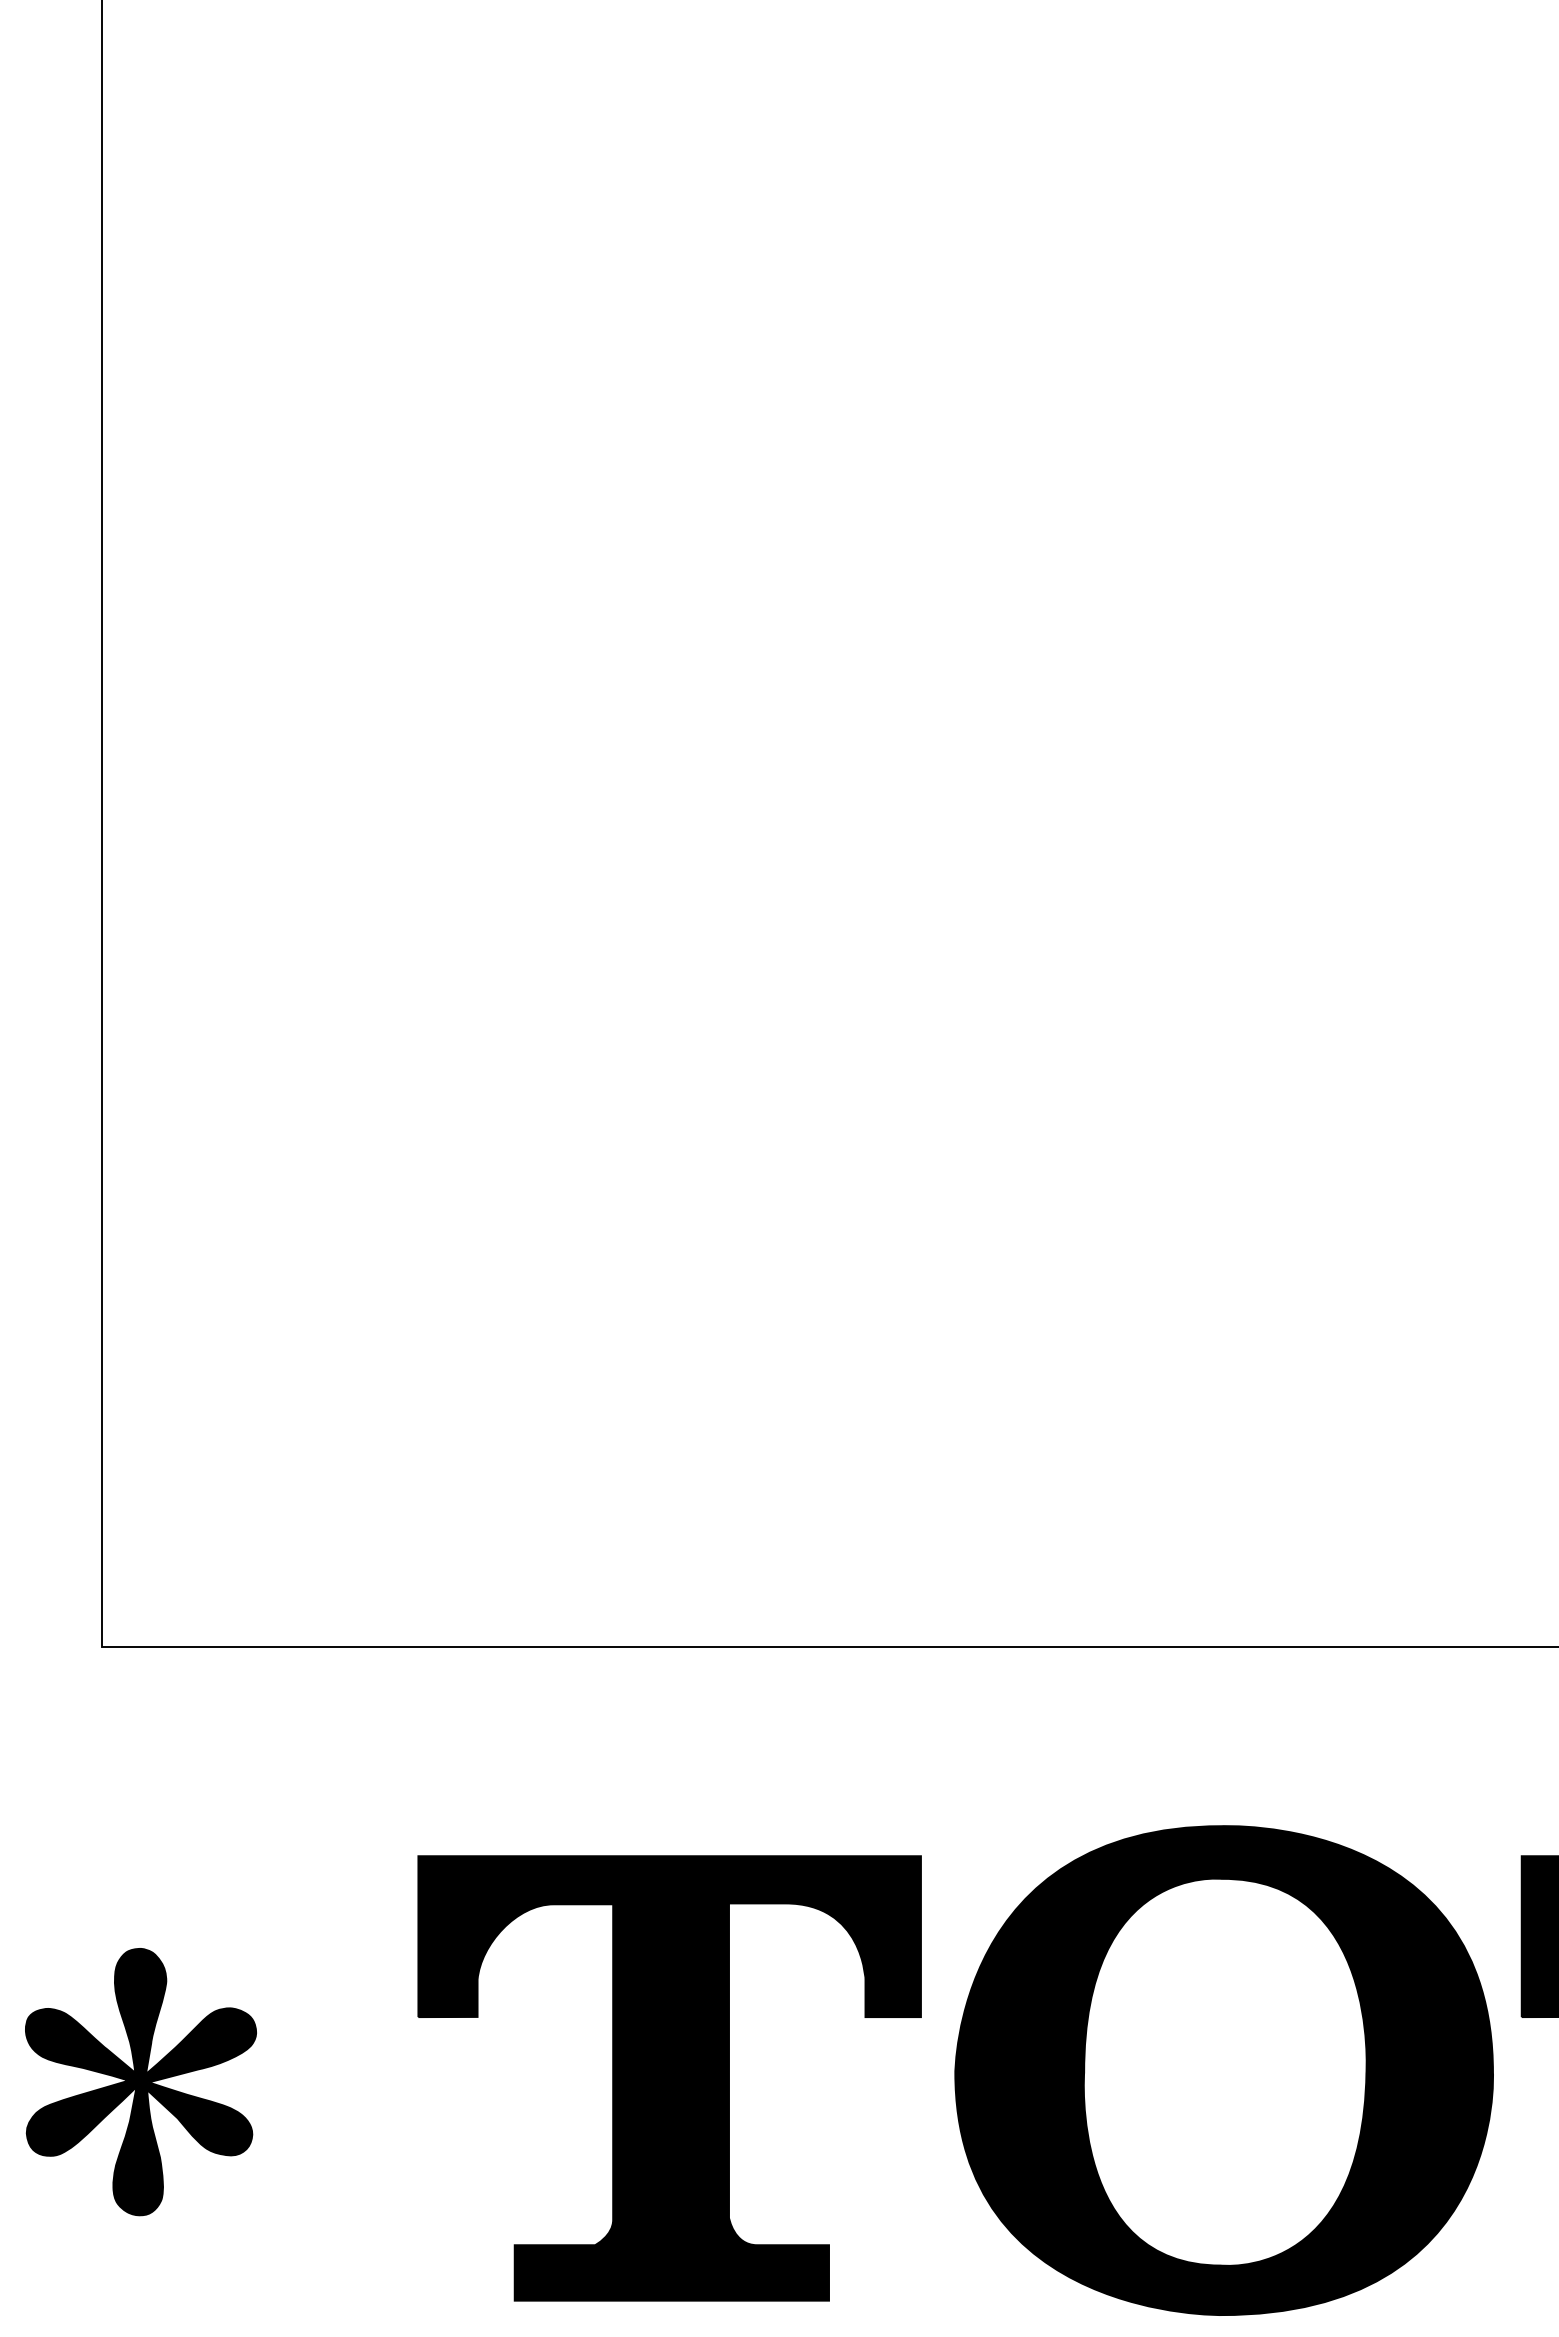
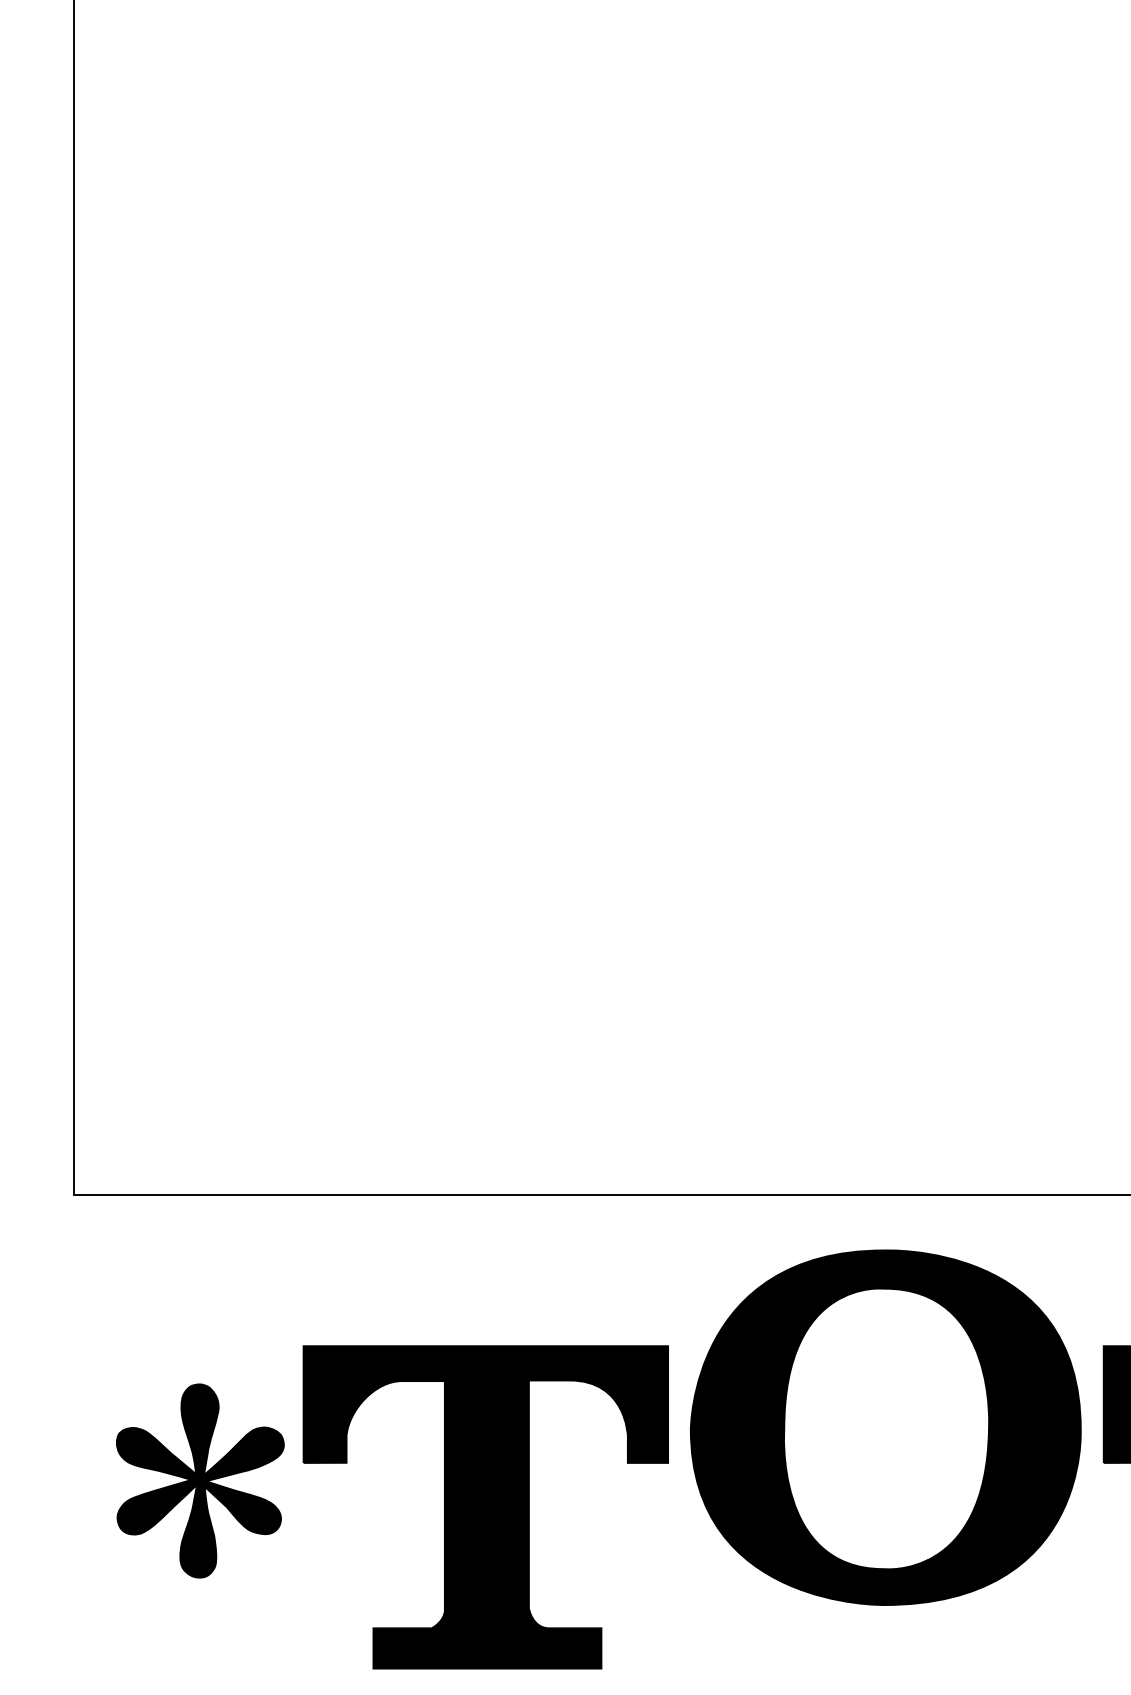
part: (1223, 2070) -> (885, 1427), moved
part: (140, 2082) -> (199, 1481), moved

